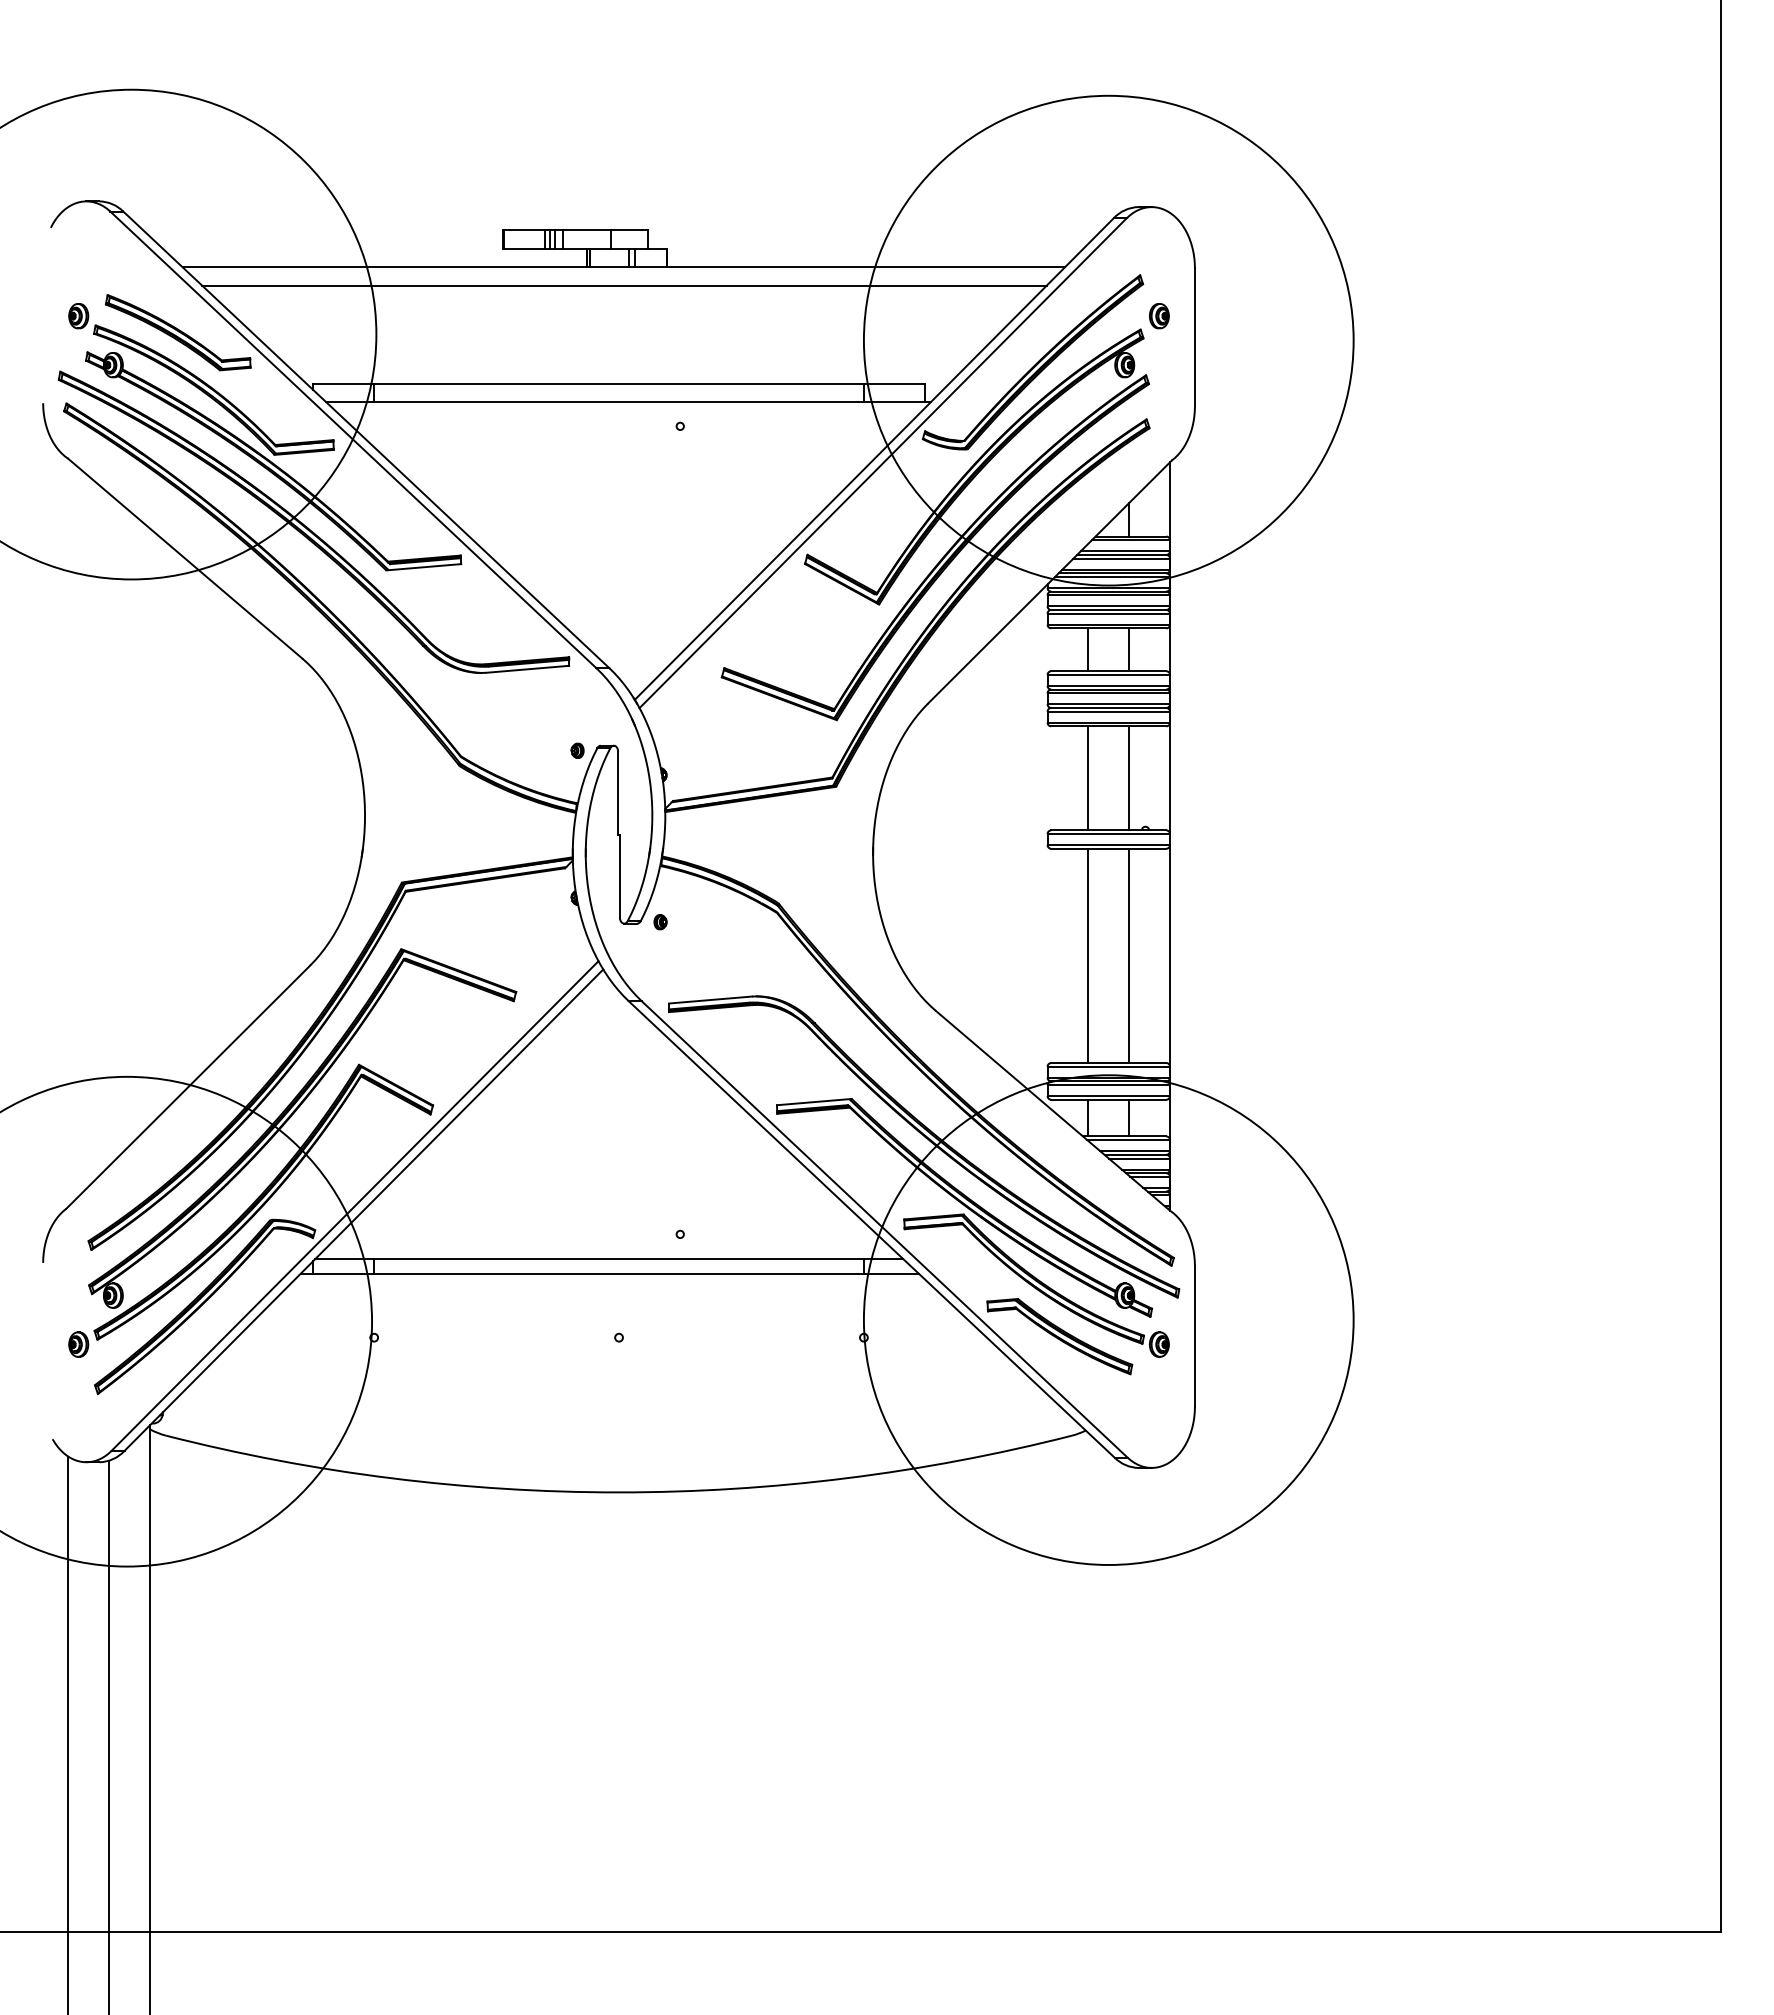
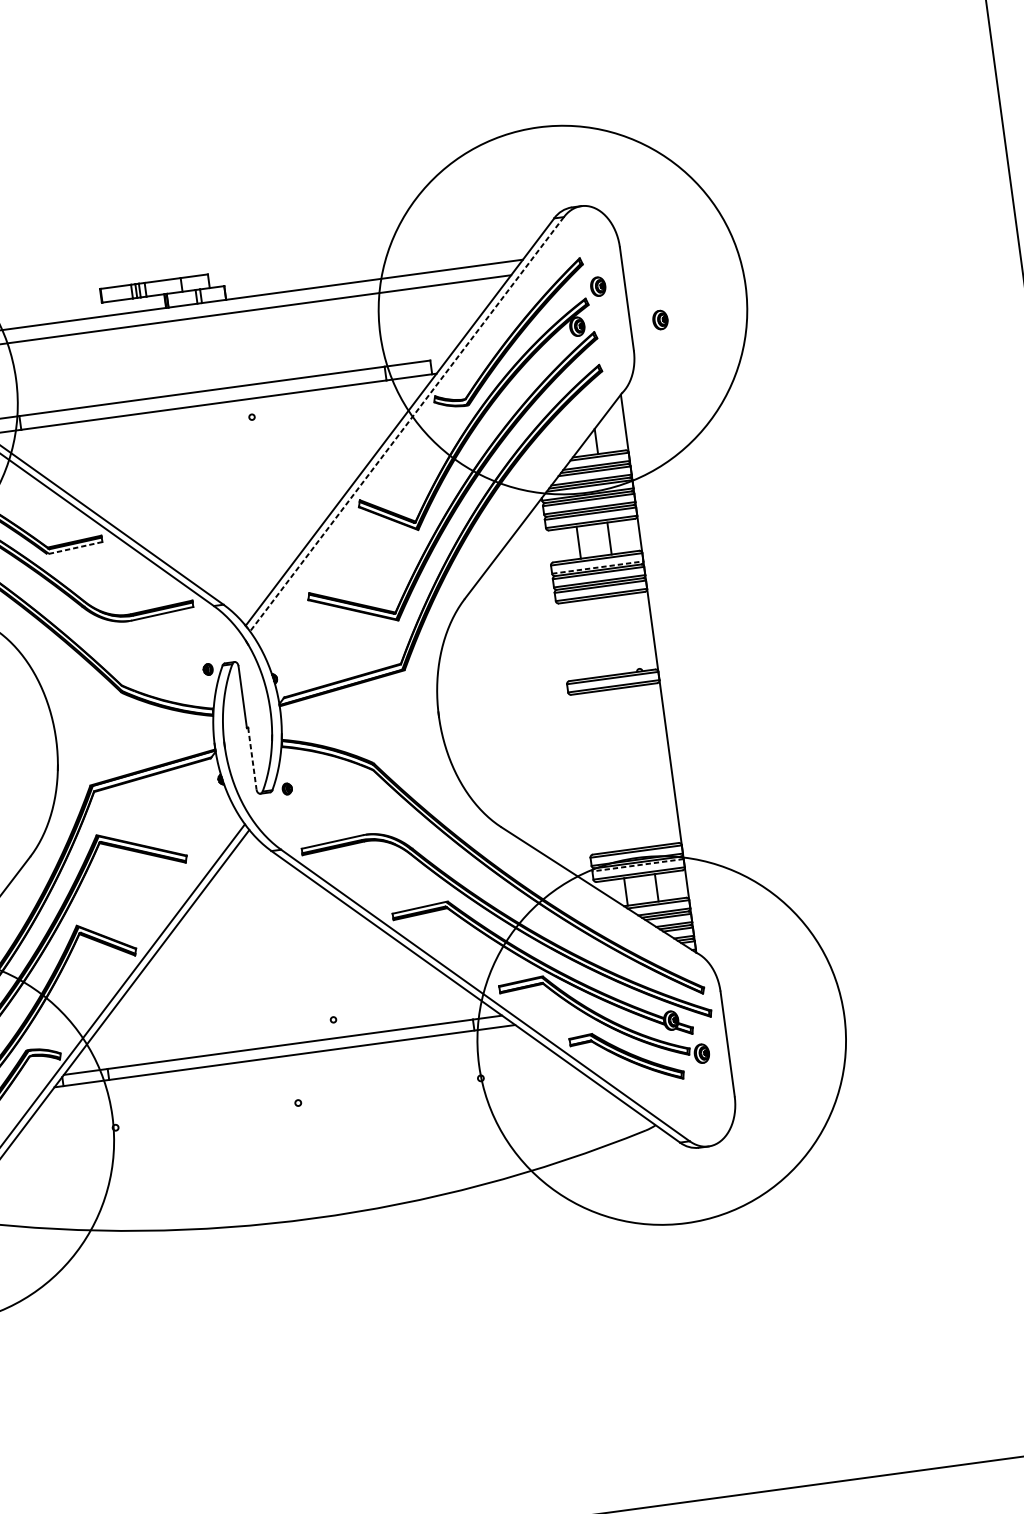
part: (1235, 371) -> (660, 320), added
line: (882, 463) -> (406, 424), solid -> dashed
line: (423, 567) -> (74, 548), solid -> dashed
line: (1109, 685) -> (598, 567), solid -> dashed
line: (1088, 778) -> (592, 638), removed
line: (1129, 778) -> (622, 634), removed
line: (619, 876) -> (252, 759), solid -> dashed
line: (1088, 955) -> (609, 770), removed
line: (1129, 955) -> (640, 766), removed
line: (1108, 1085) -> (637, 865), solid -> dashed

